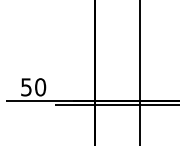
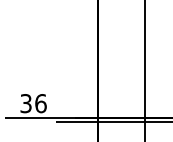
text: (33, 87) -> (33, 103), 50 -> 36

